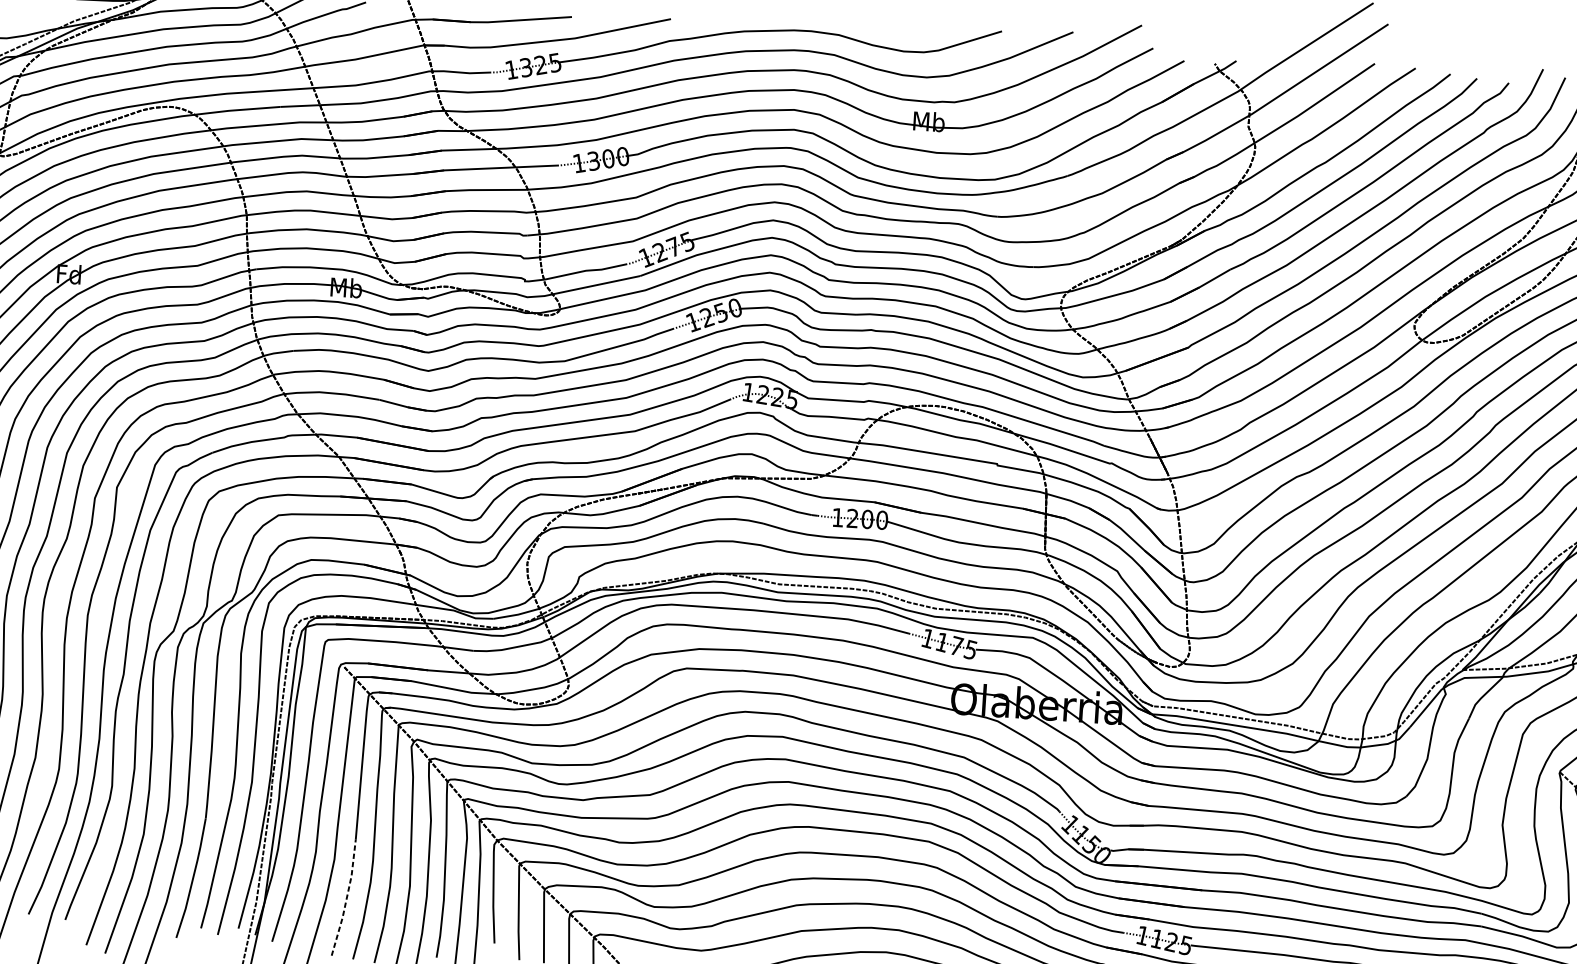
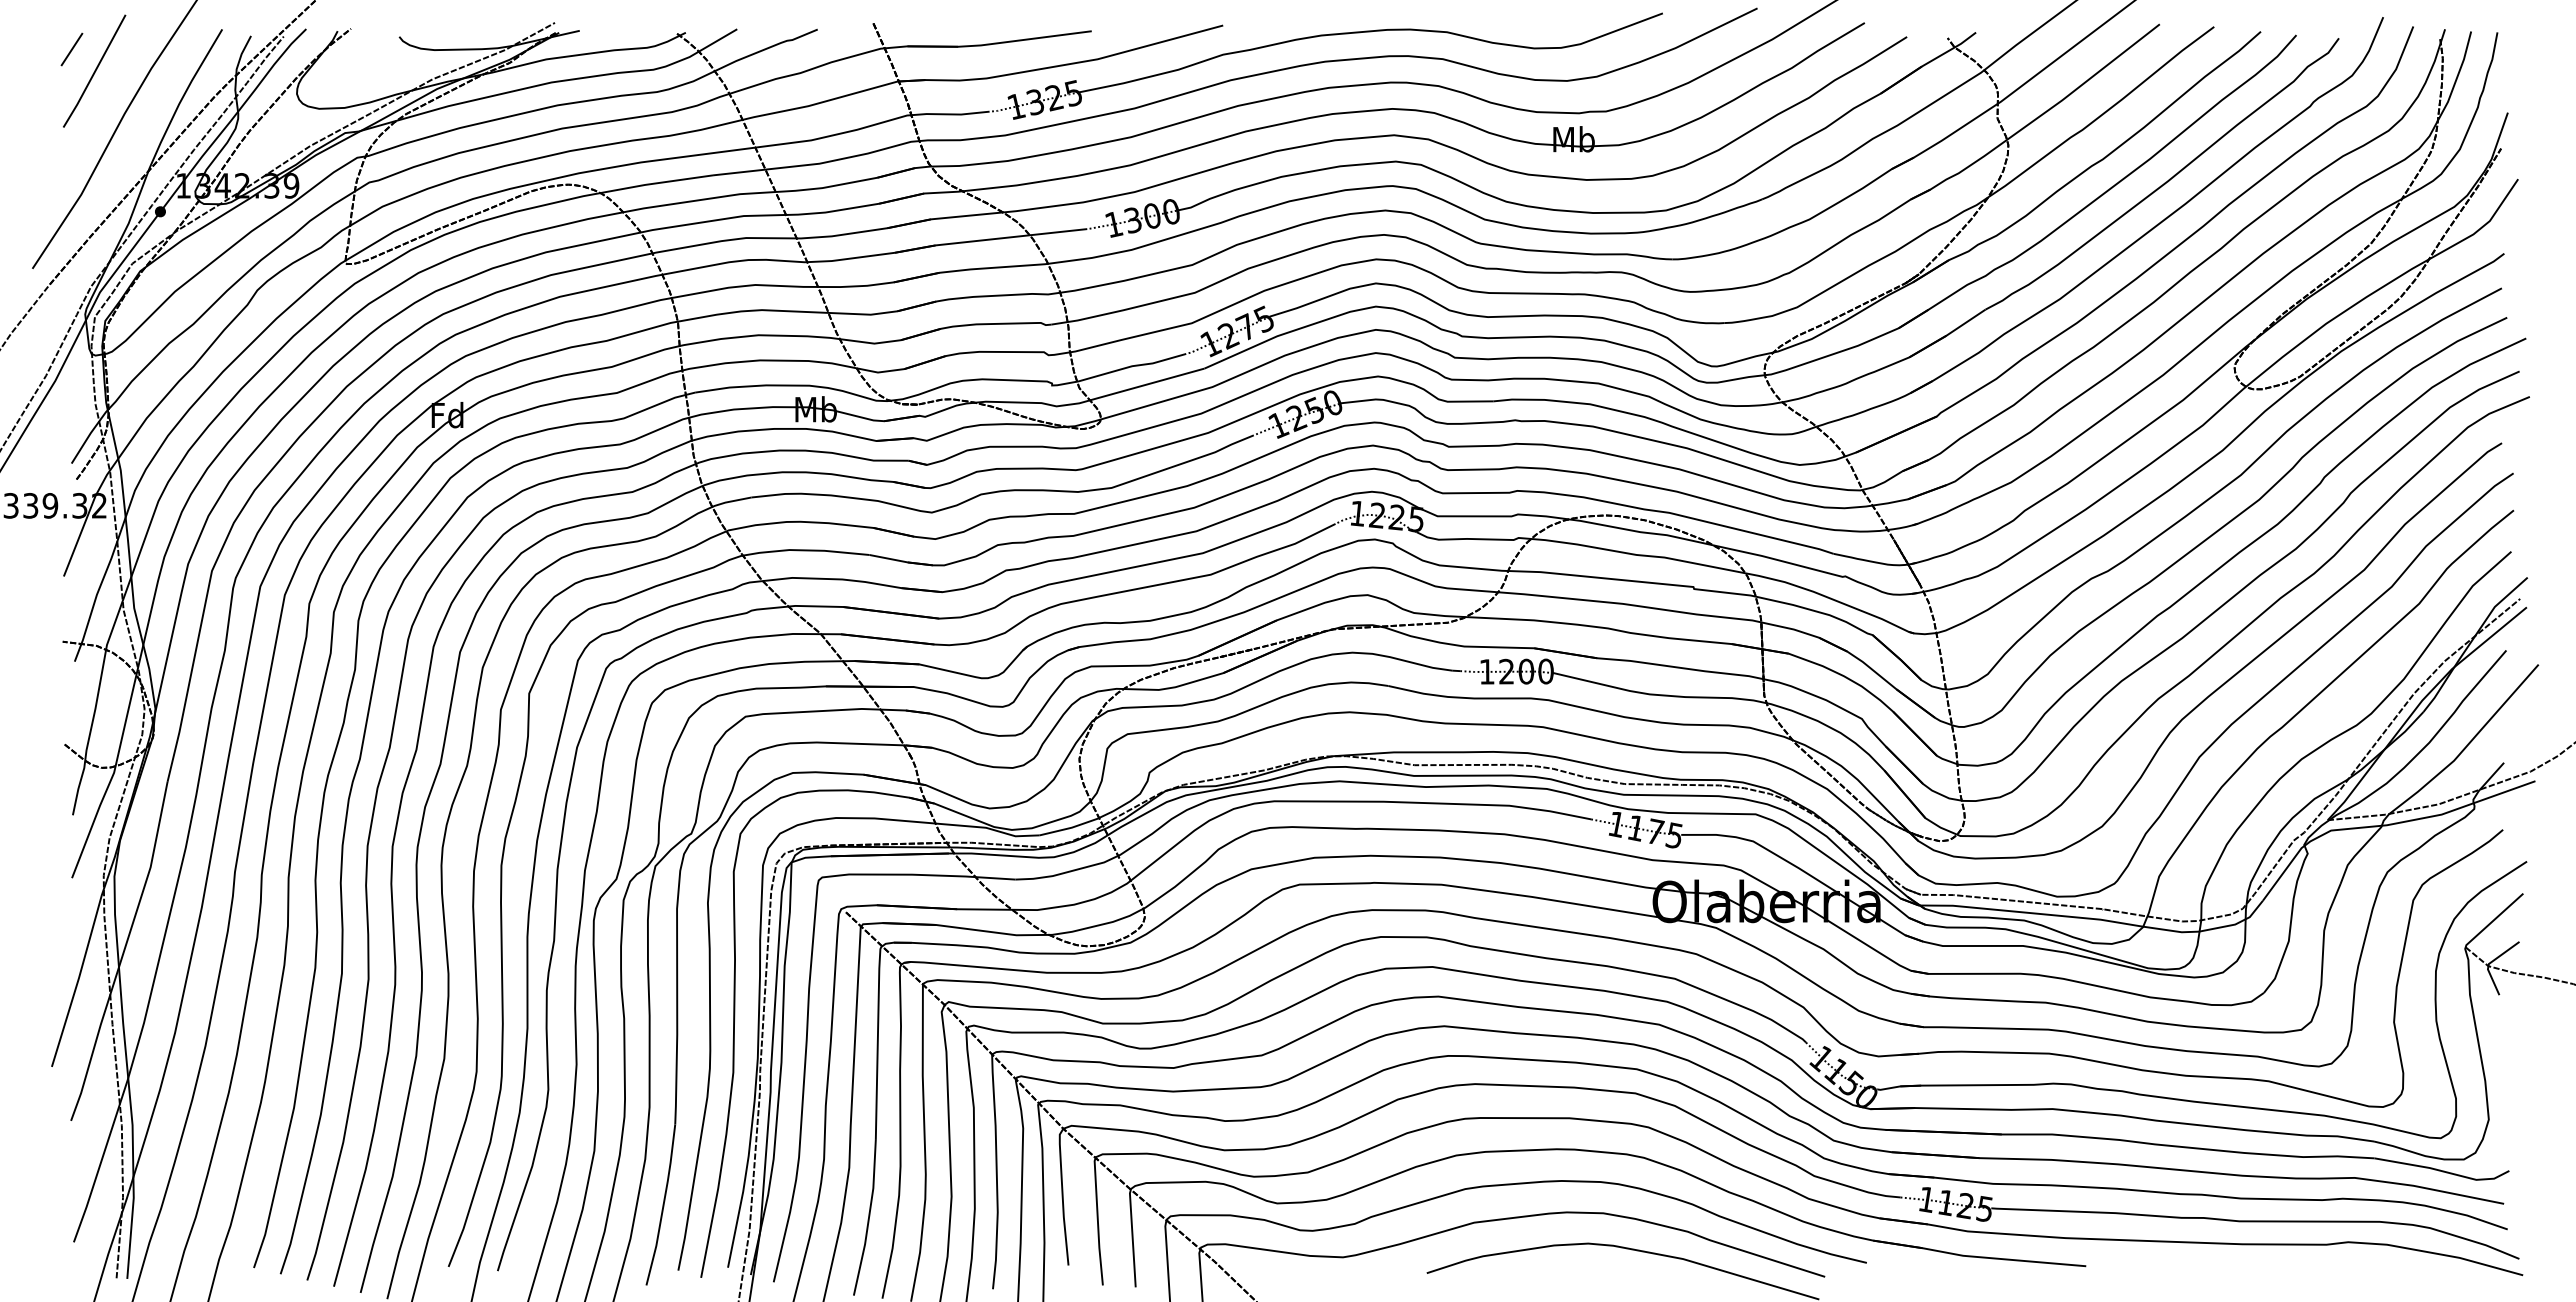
line: (346, 897) -> (868, 1217), dashed -> solid

